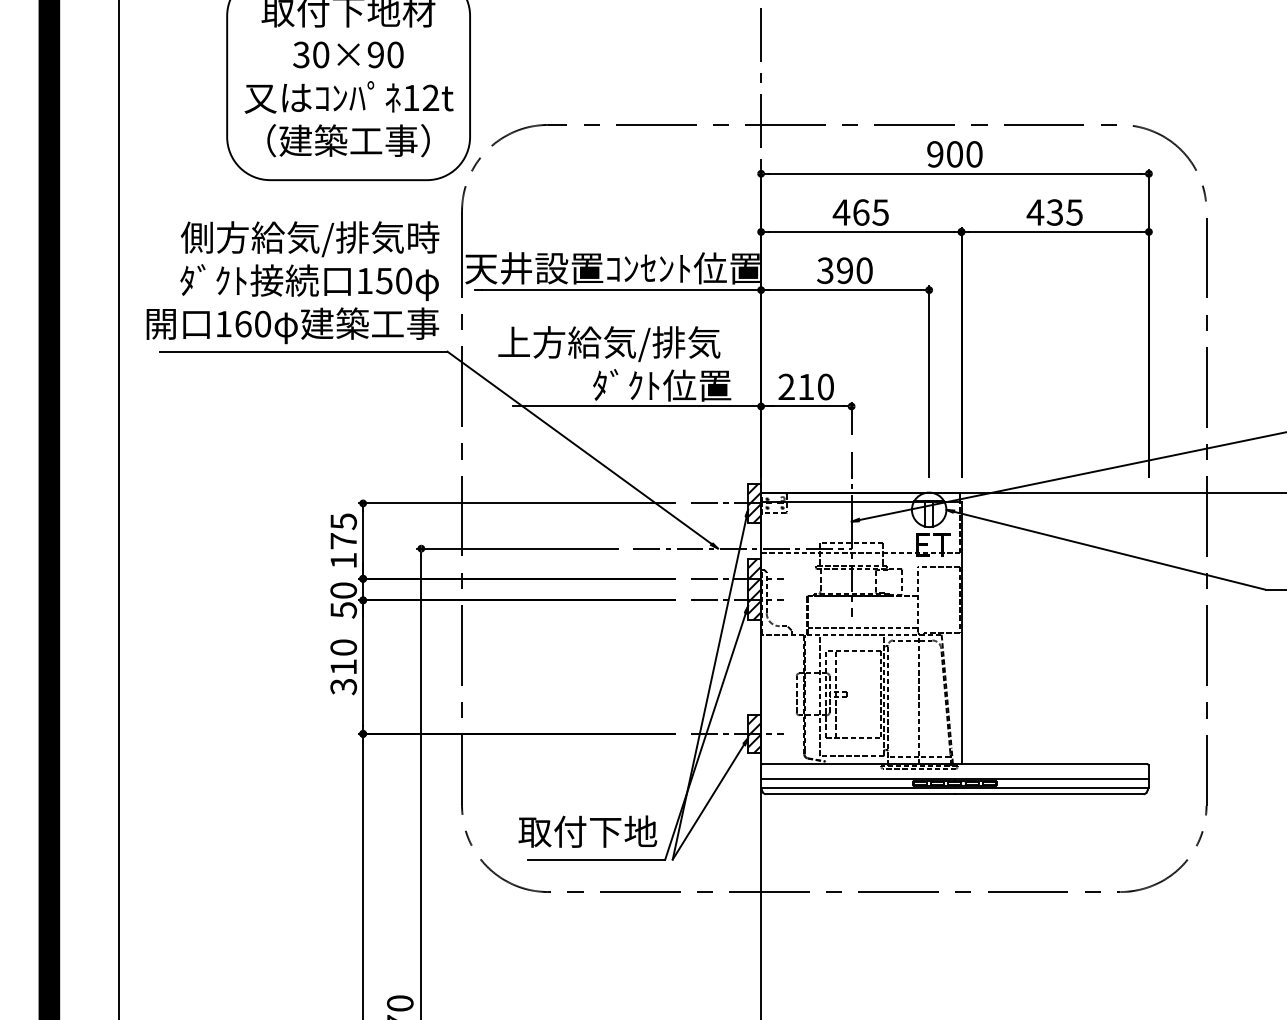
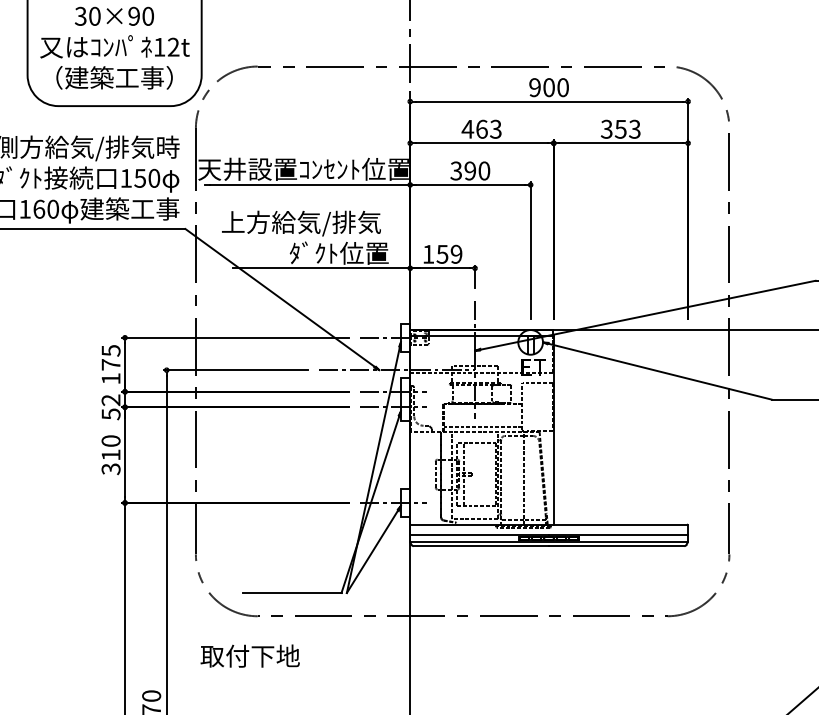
text: (880, 212) -> (495, 129), 465 -> 463
text: (1054, 212) -> (620, 129), 435 -> 353
text: (805, 386) -> (442, 253), 210 -> 159
hatch: (754, 503) -> (405, 337), removed
hatch: (754, 589) -> (405, 399), removed
text: (343, 590) -> (110, 400), 50 -> 52
hatch: (754, 733) -> (405, 502), removed
text: (587, 831) -> (249, 655), moved

